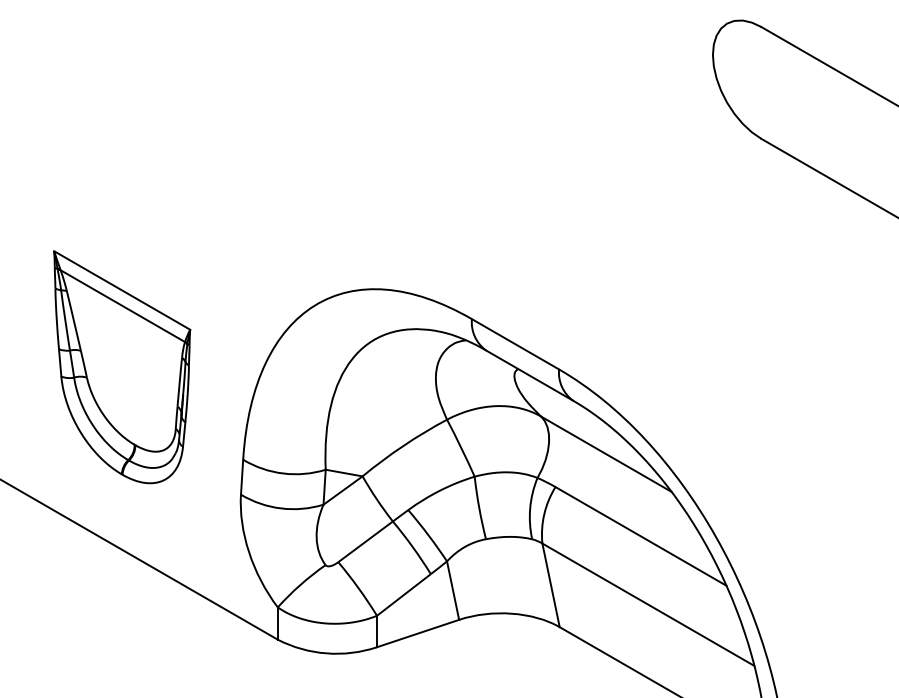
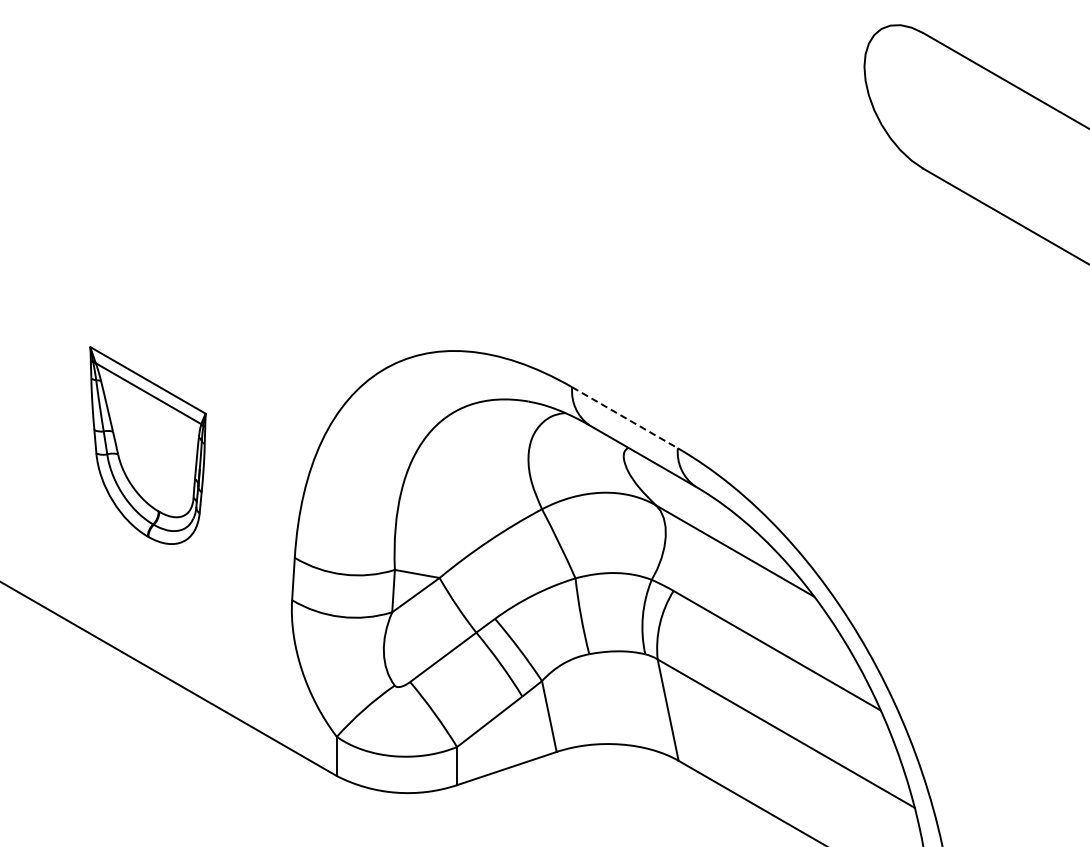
line: (515, 344) -> (625, 418), solid -> dashed
part: (121, 367) -> (147, 445), size x0.7

